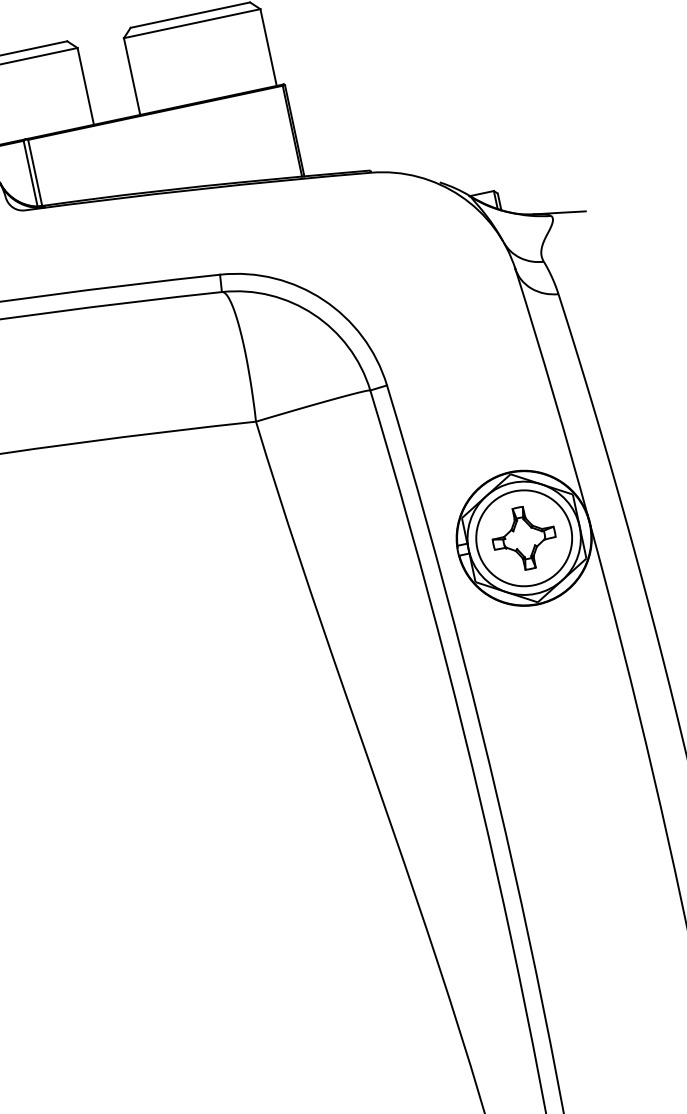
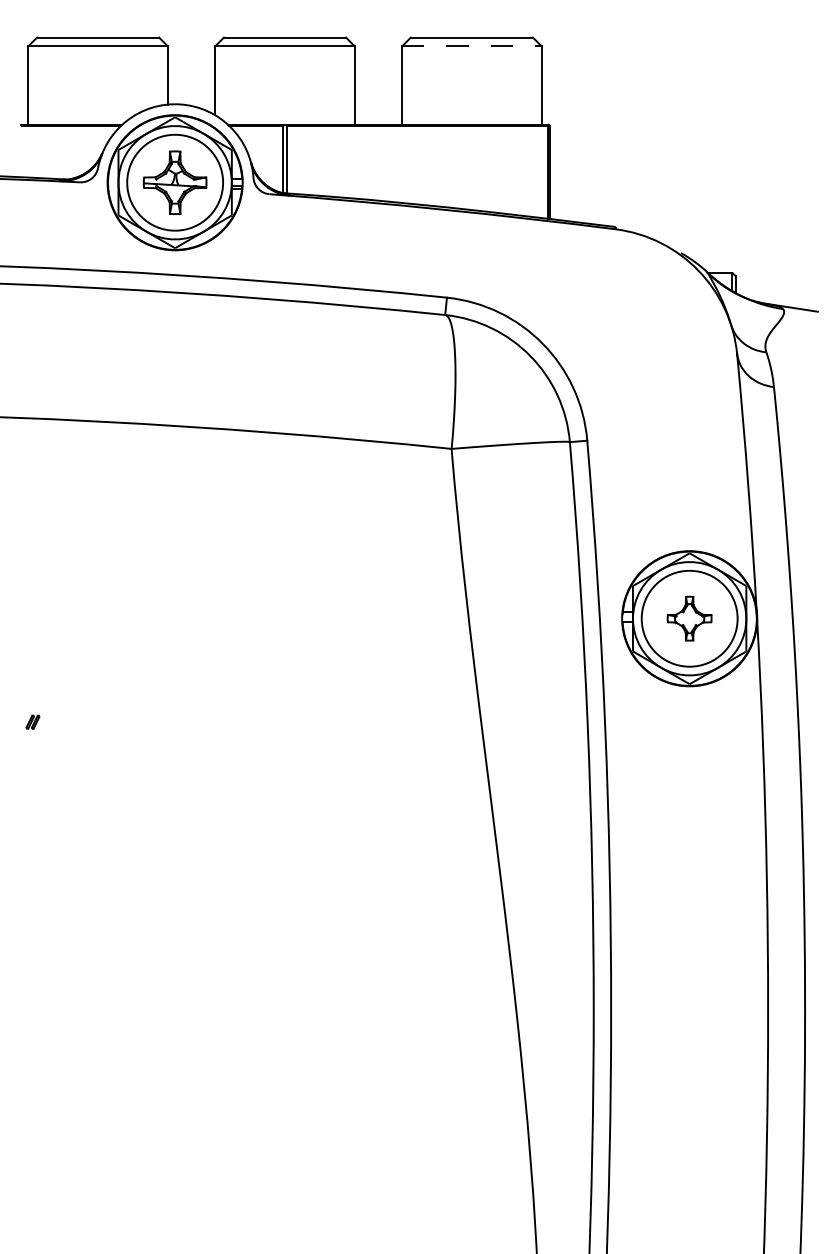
line: (191, 23) -> (471, 46), solid -> dashed
part: (523, 538) -> (689, 618), size x0.7

